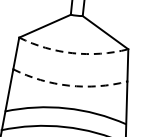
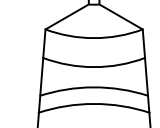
arc: (73, 53) -> (94, 38), dashed -> solid
arc: (69, 86) -> (94, 67), dashed -> solid

